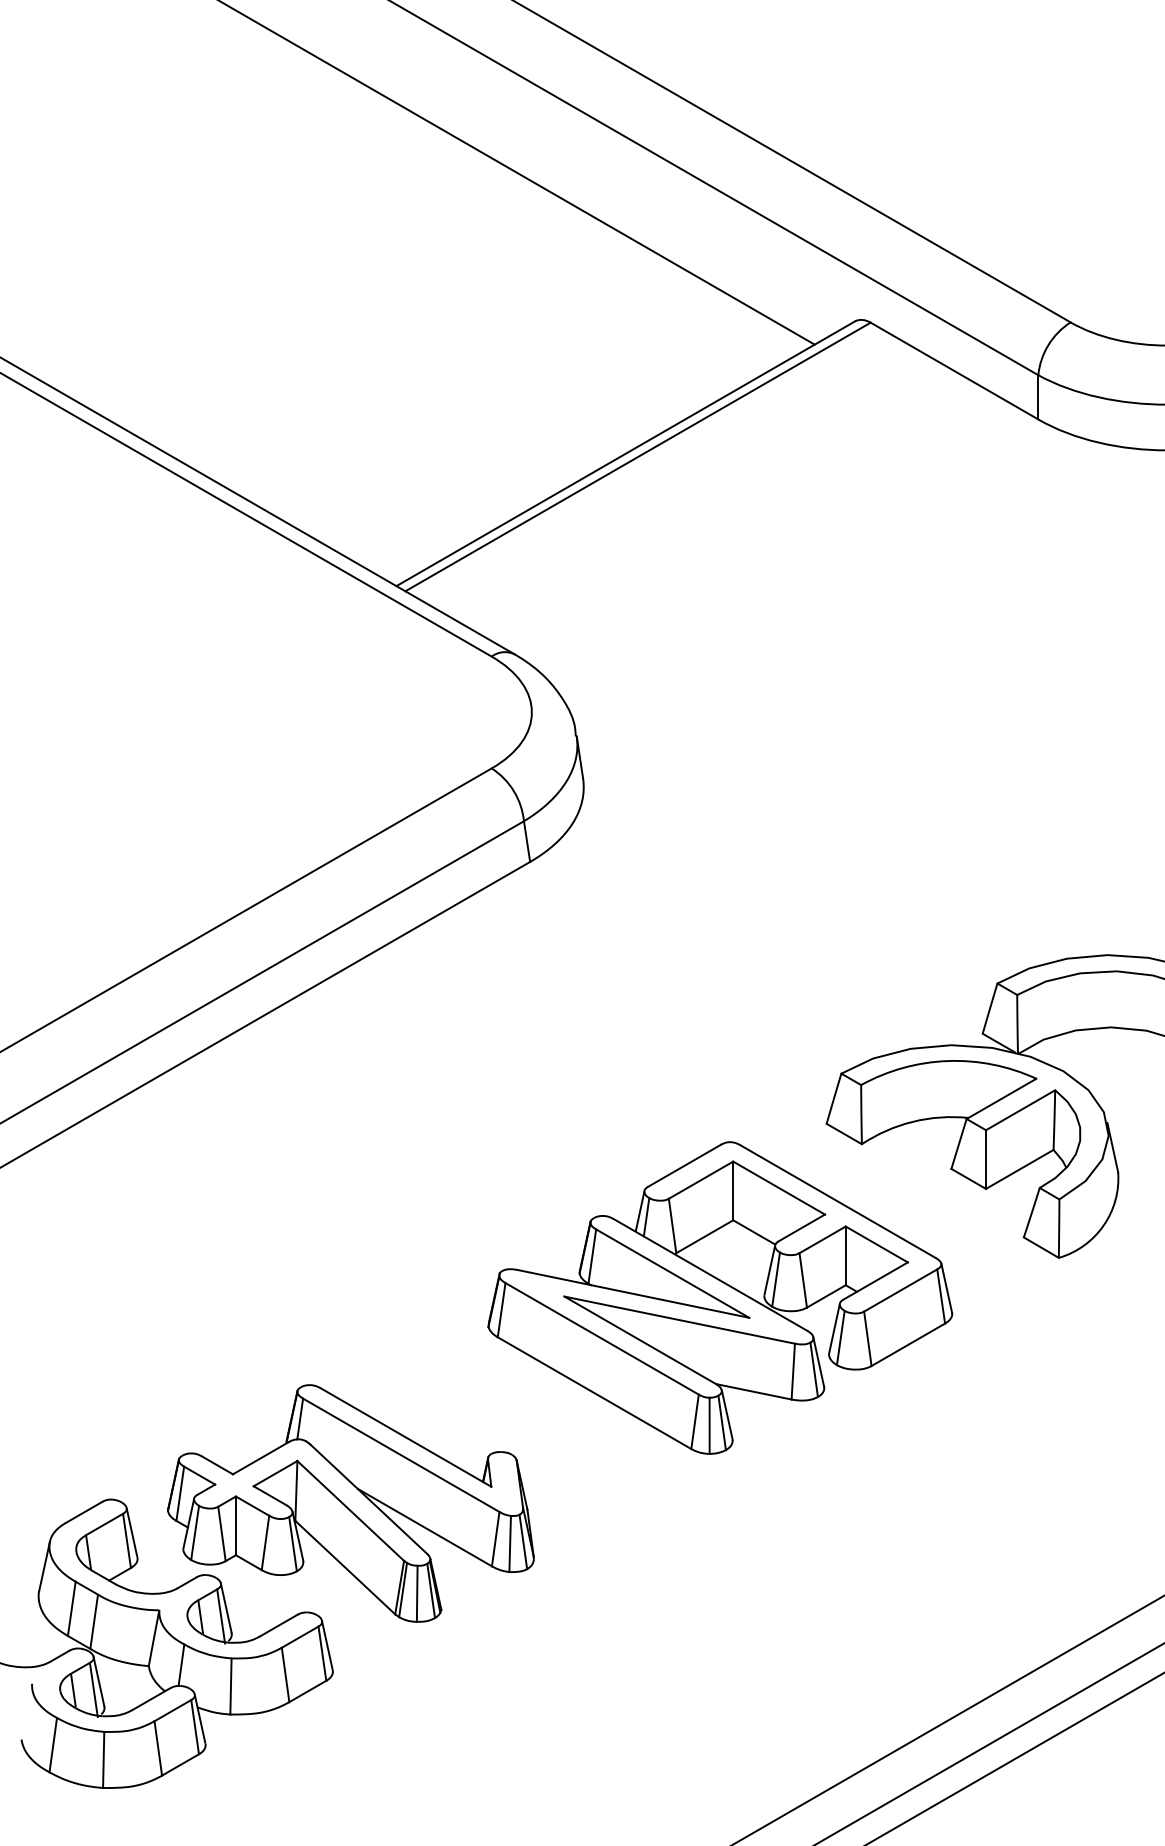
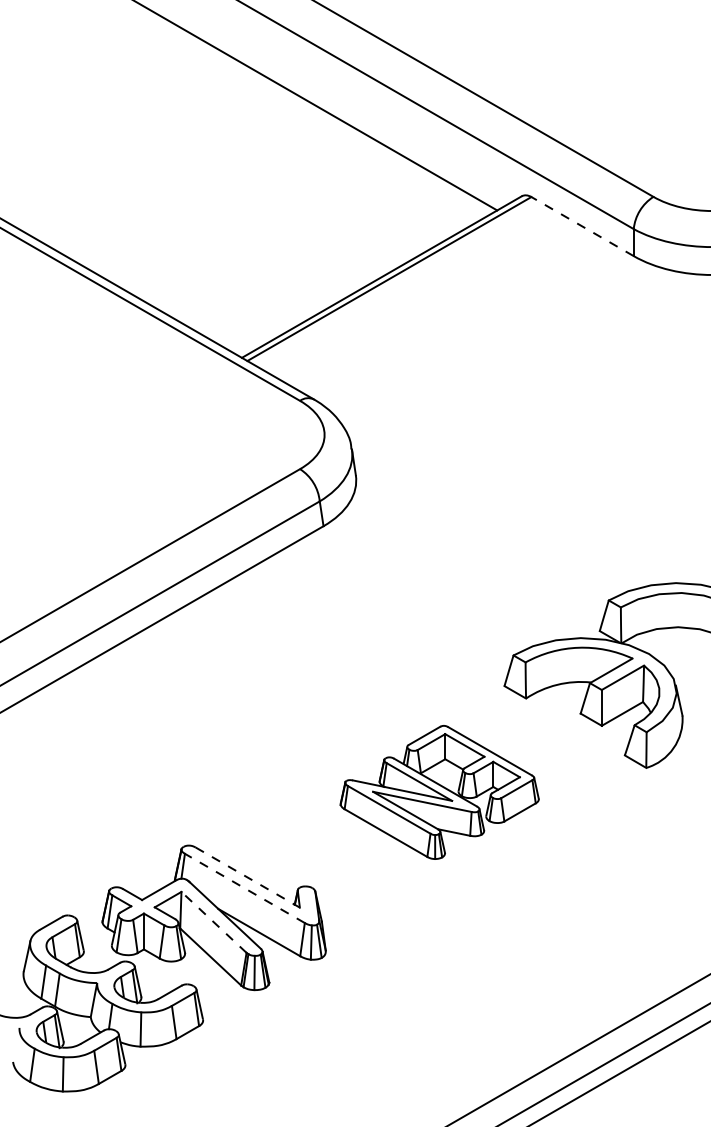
line: (954, 370) -> (582, 226), solid -> dashed
part: (720, 1298) -> (439, 792), size x0.7
line: (407, 1437) -> (248, 877), solid -> dashed
line: (400, 1455) -> (244, 888), solid -> dashed
line: (351, 1511) -> (214, 922), solid -> dashed

